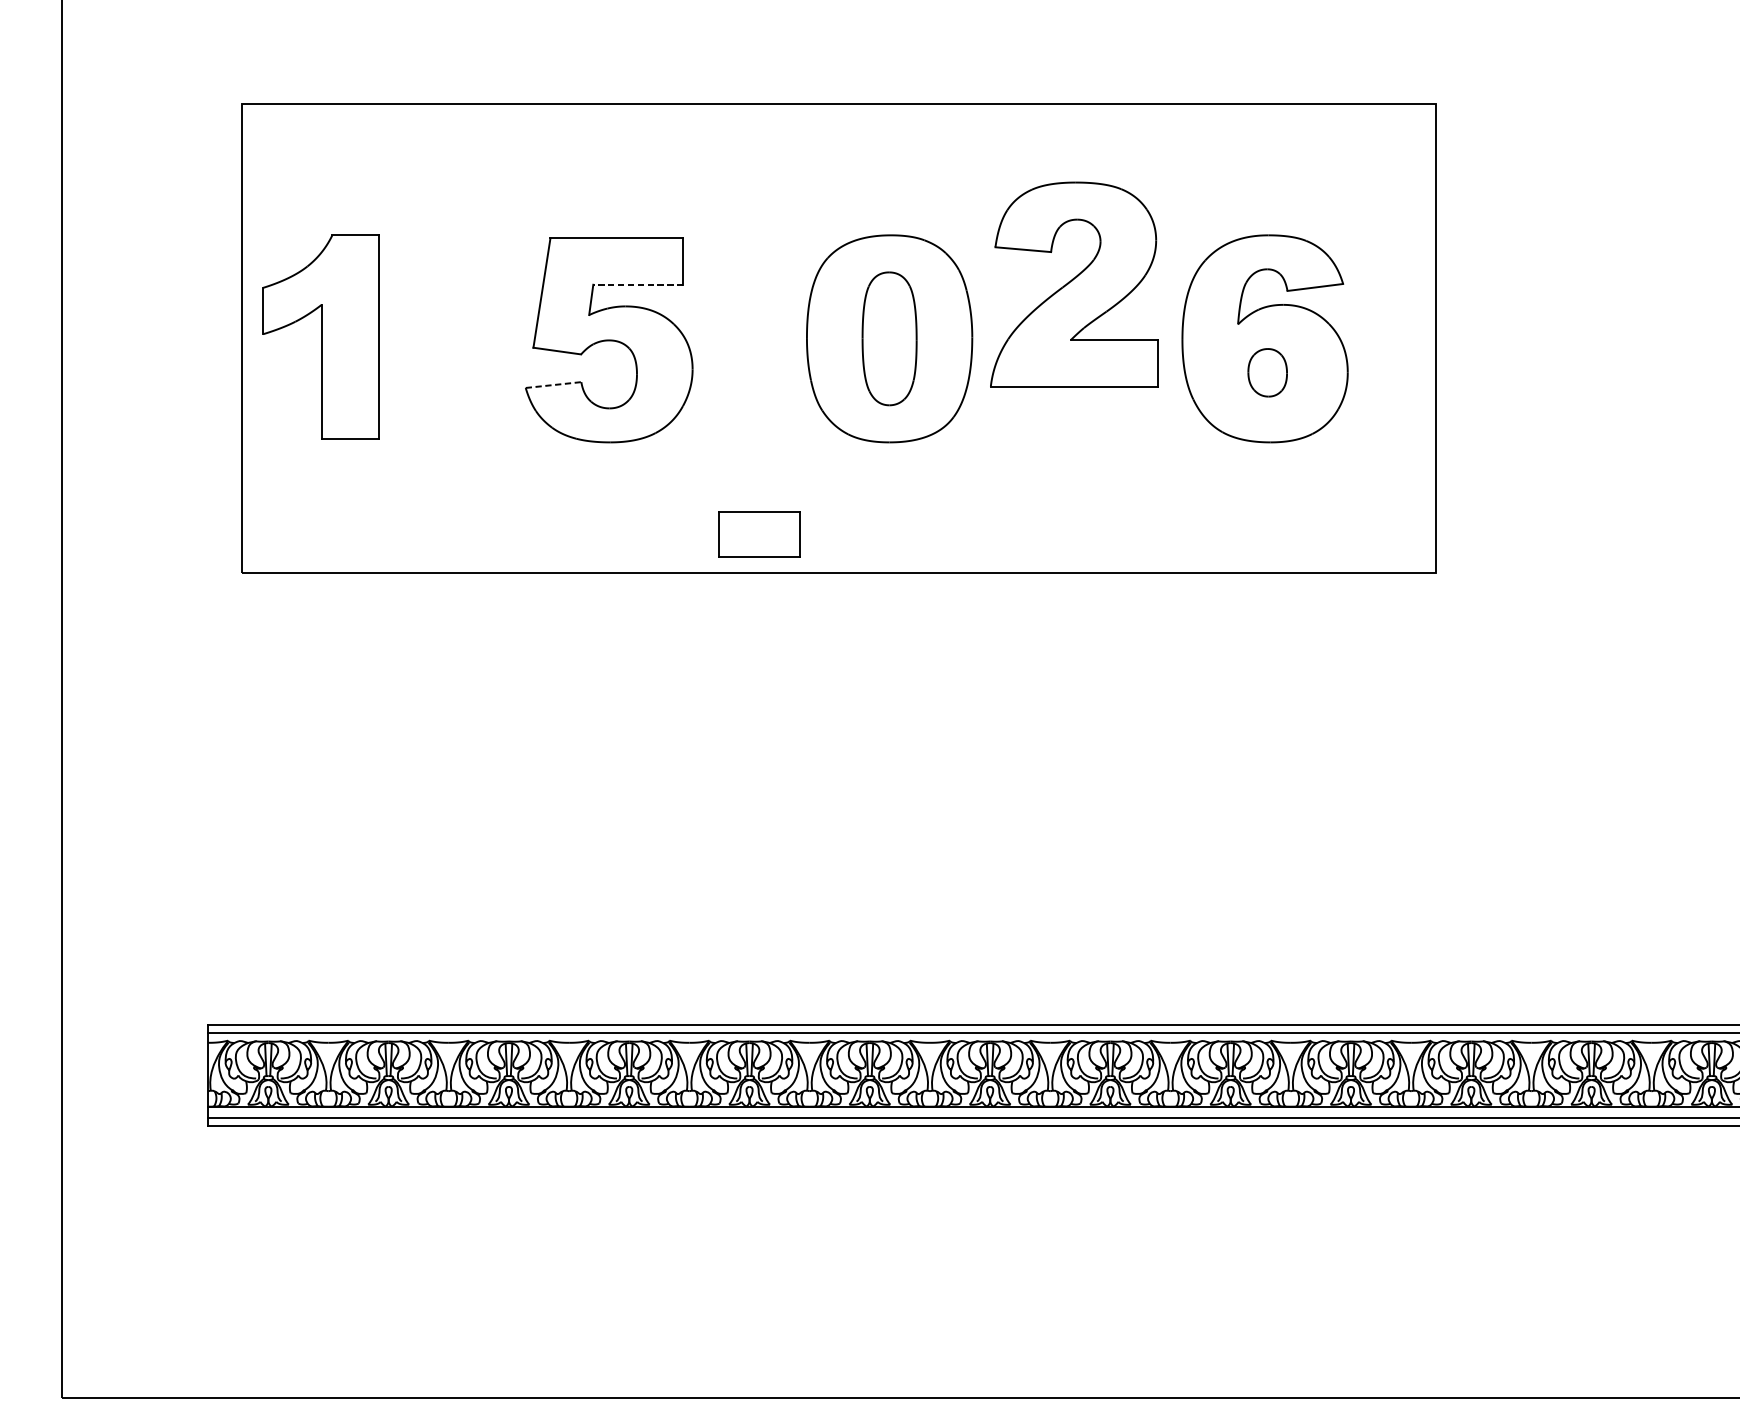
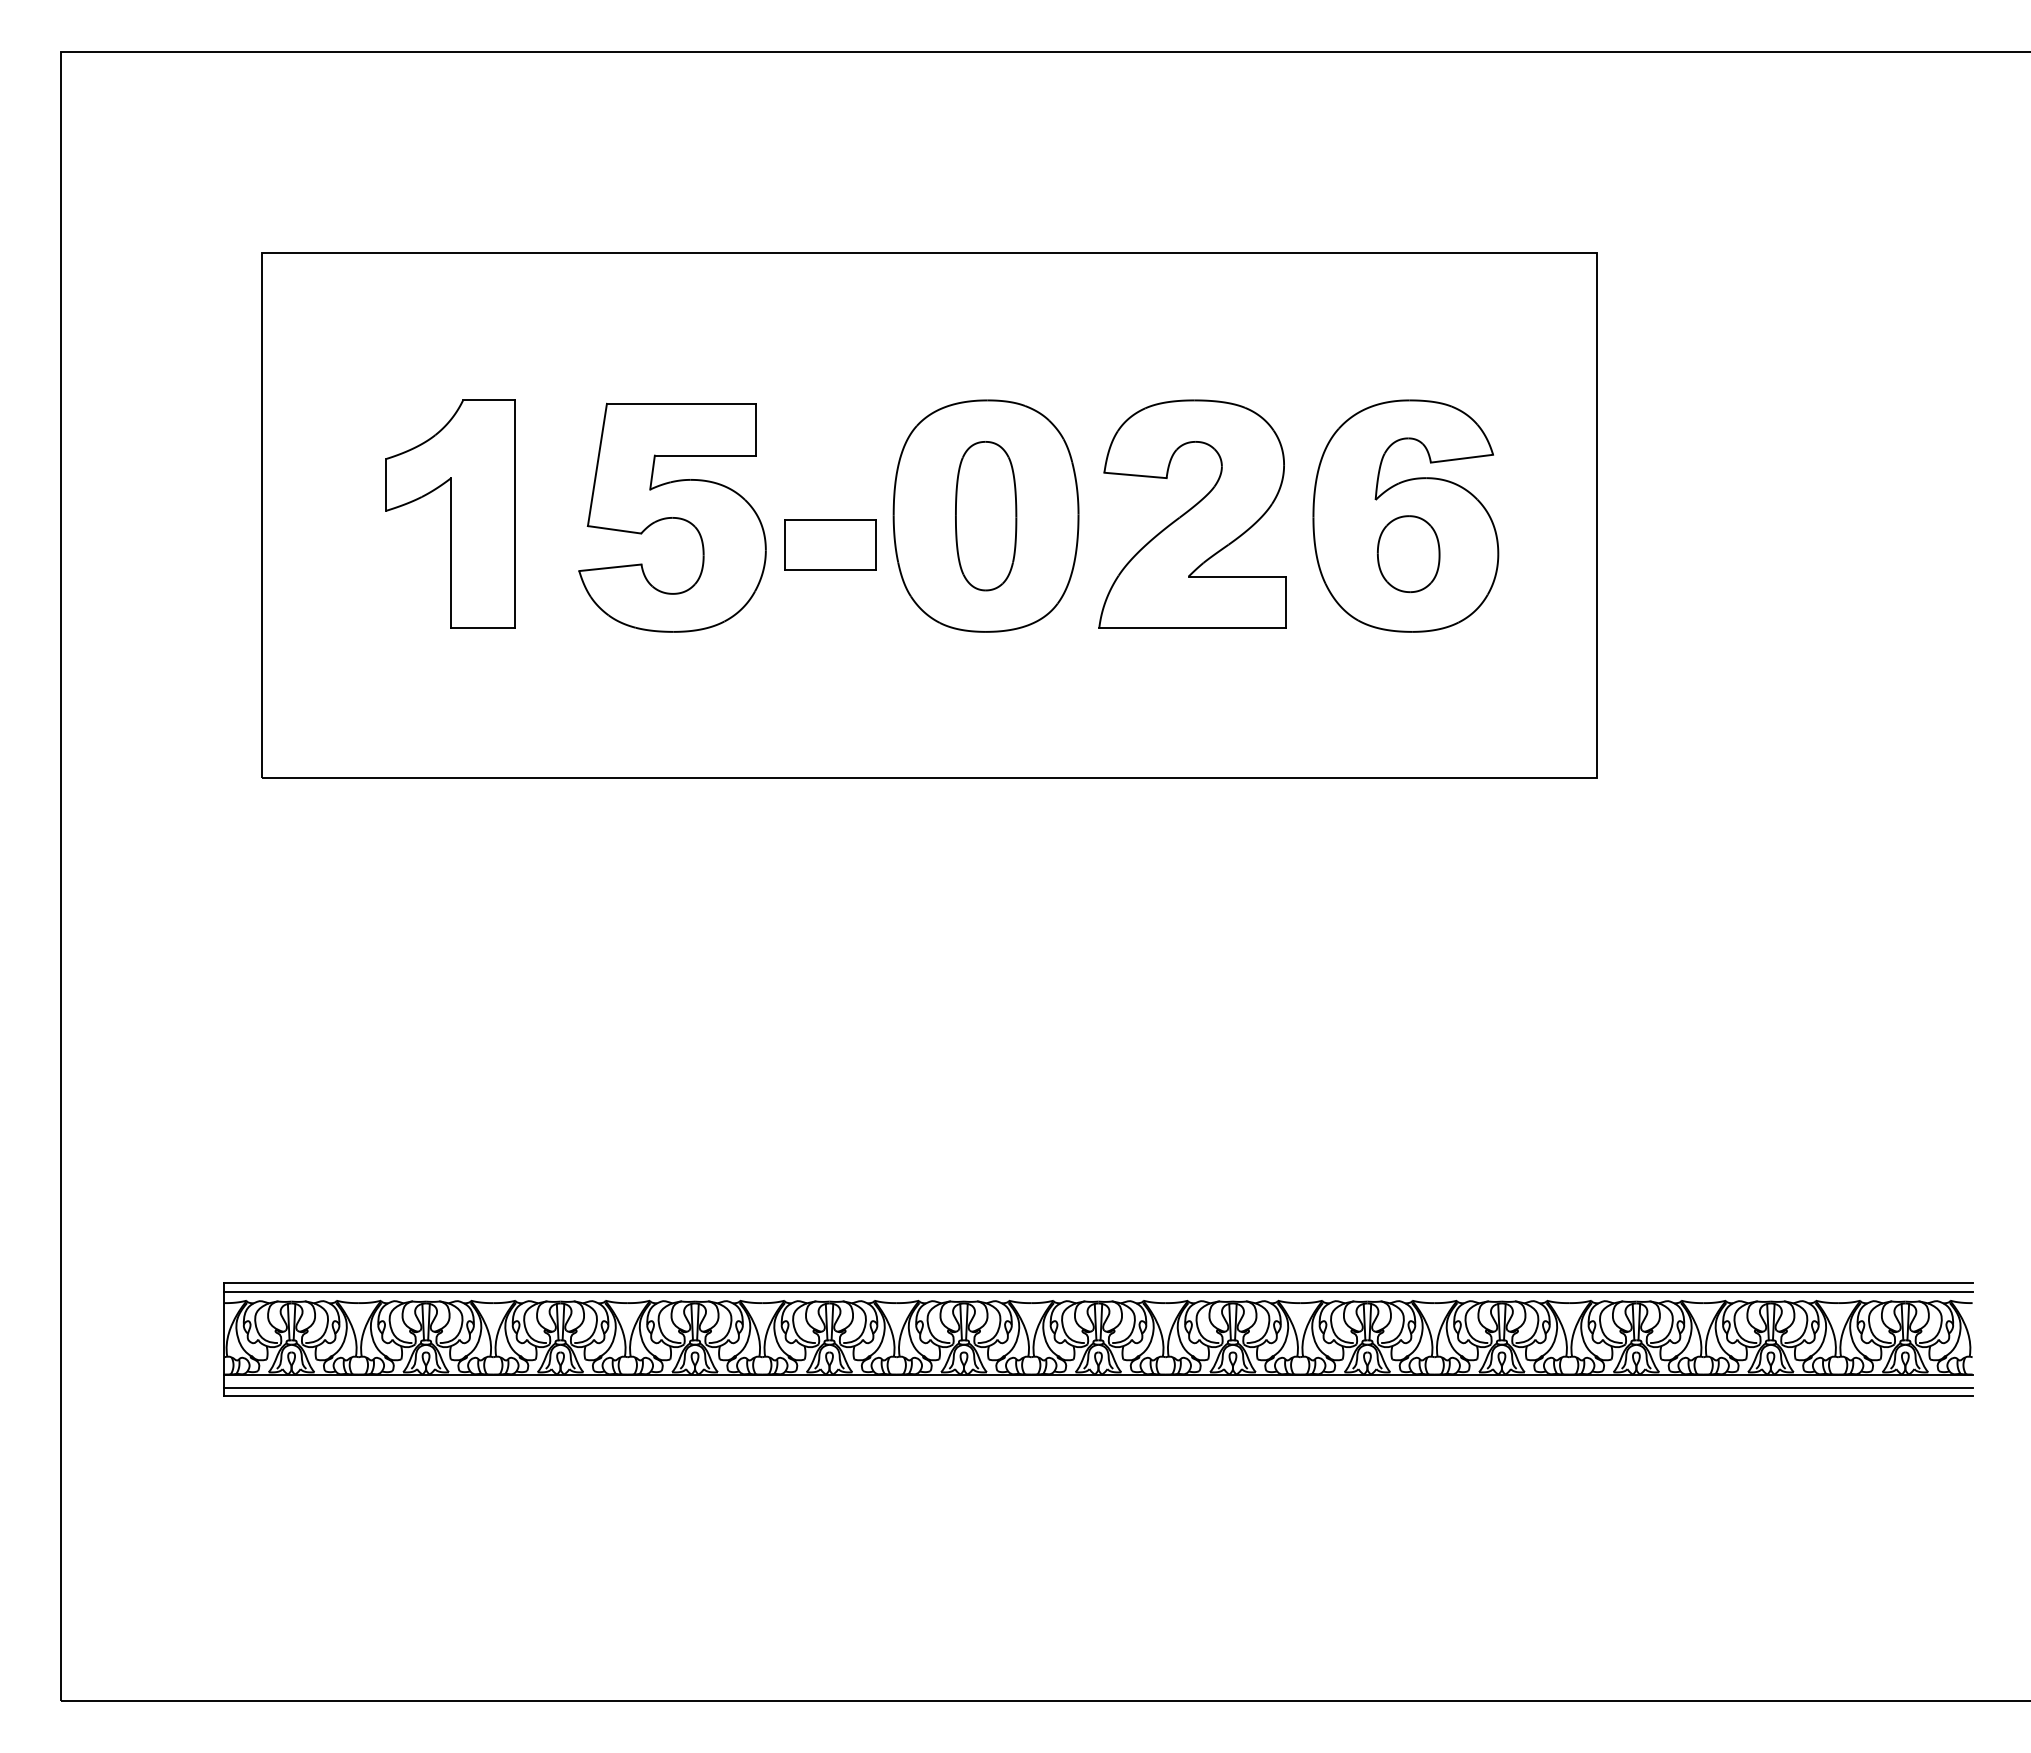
part: (1074, 283) -> (1192, 513), moved
line: (637, 284) -> (704, 455), dashed -> solid
part: (321, 336) -> (450, 513), moved
part: (1267, 372) -> (1408, 553), size x1.43
line: (553, 384) -> (610, 567), dashed -> solid
part: (759, 534) -> (830, 544), moved

